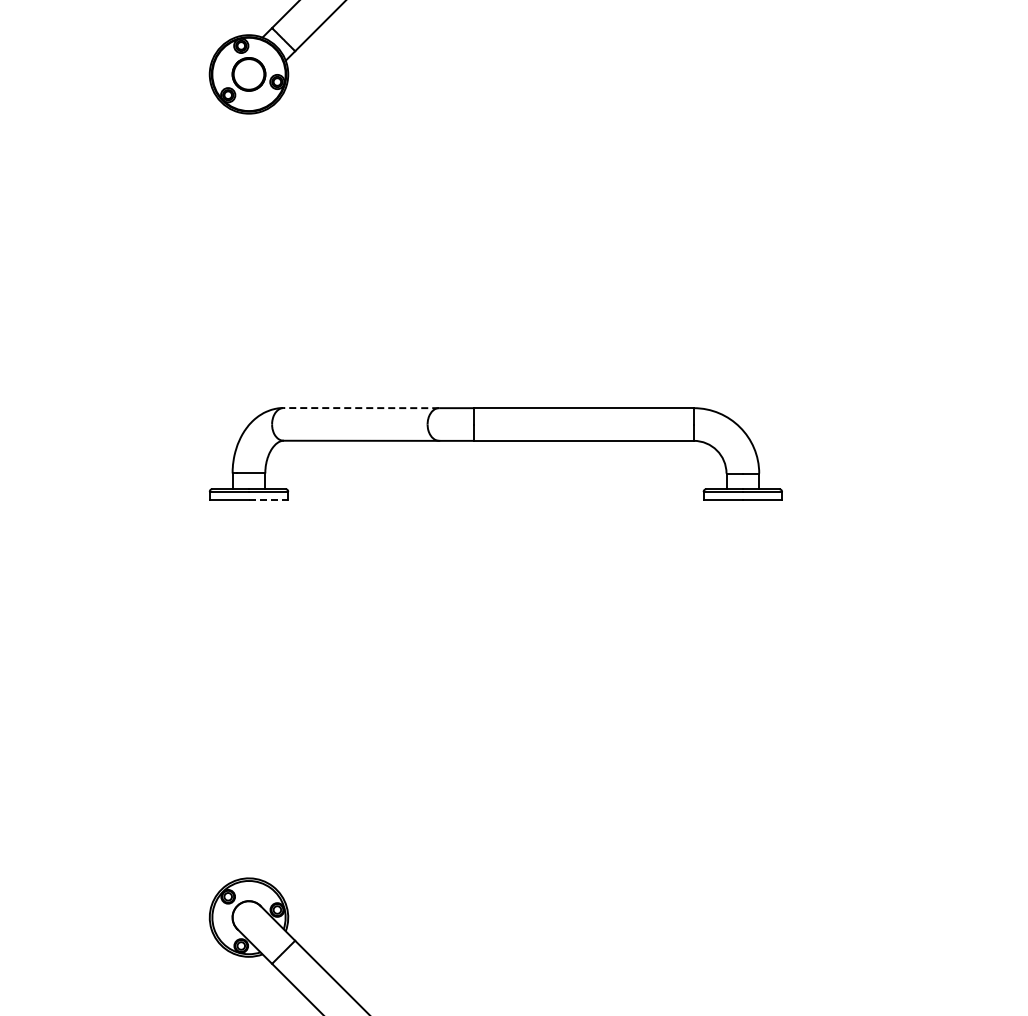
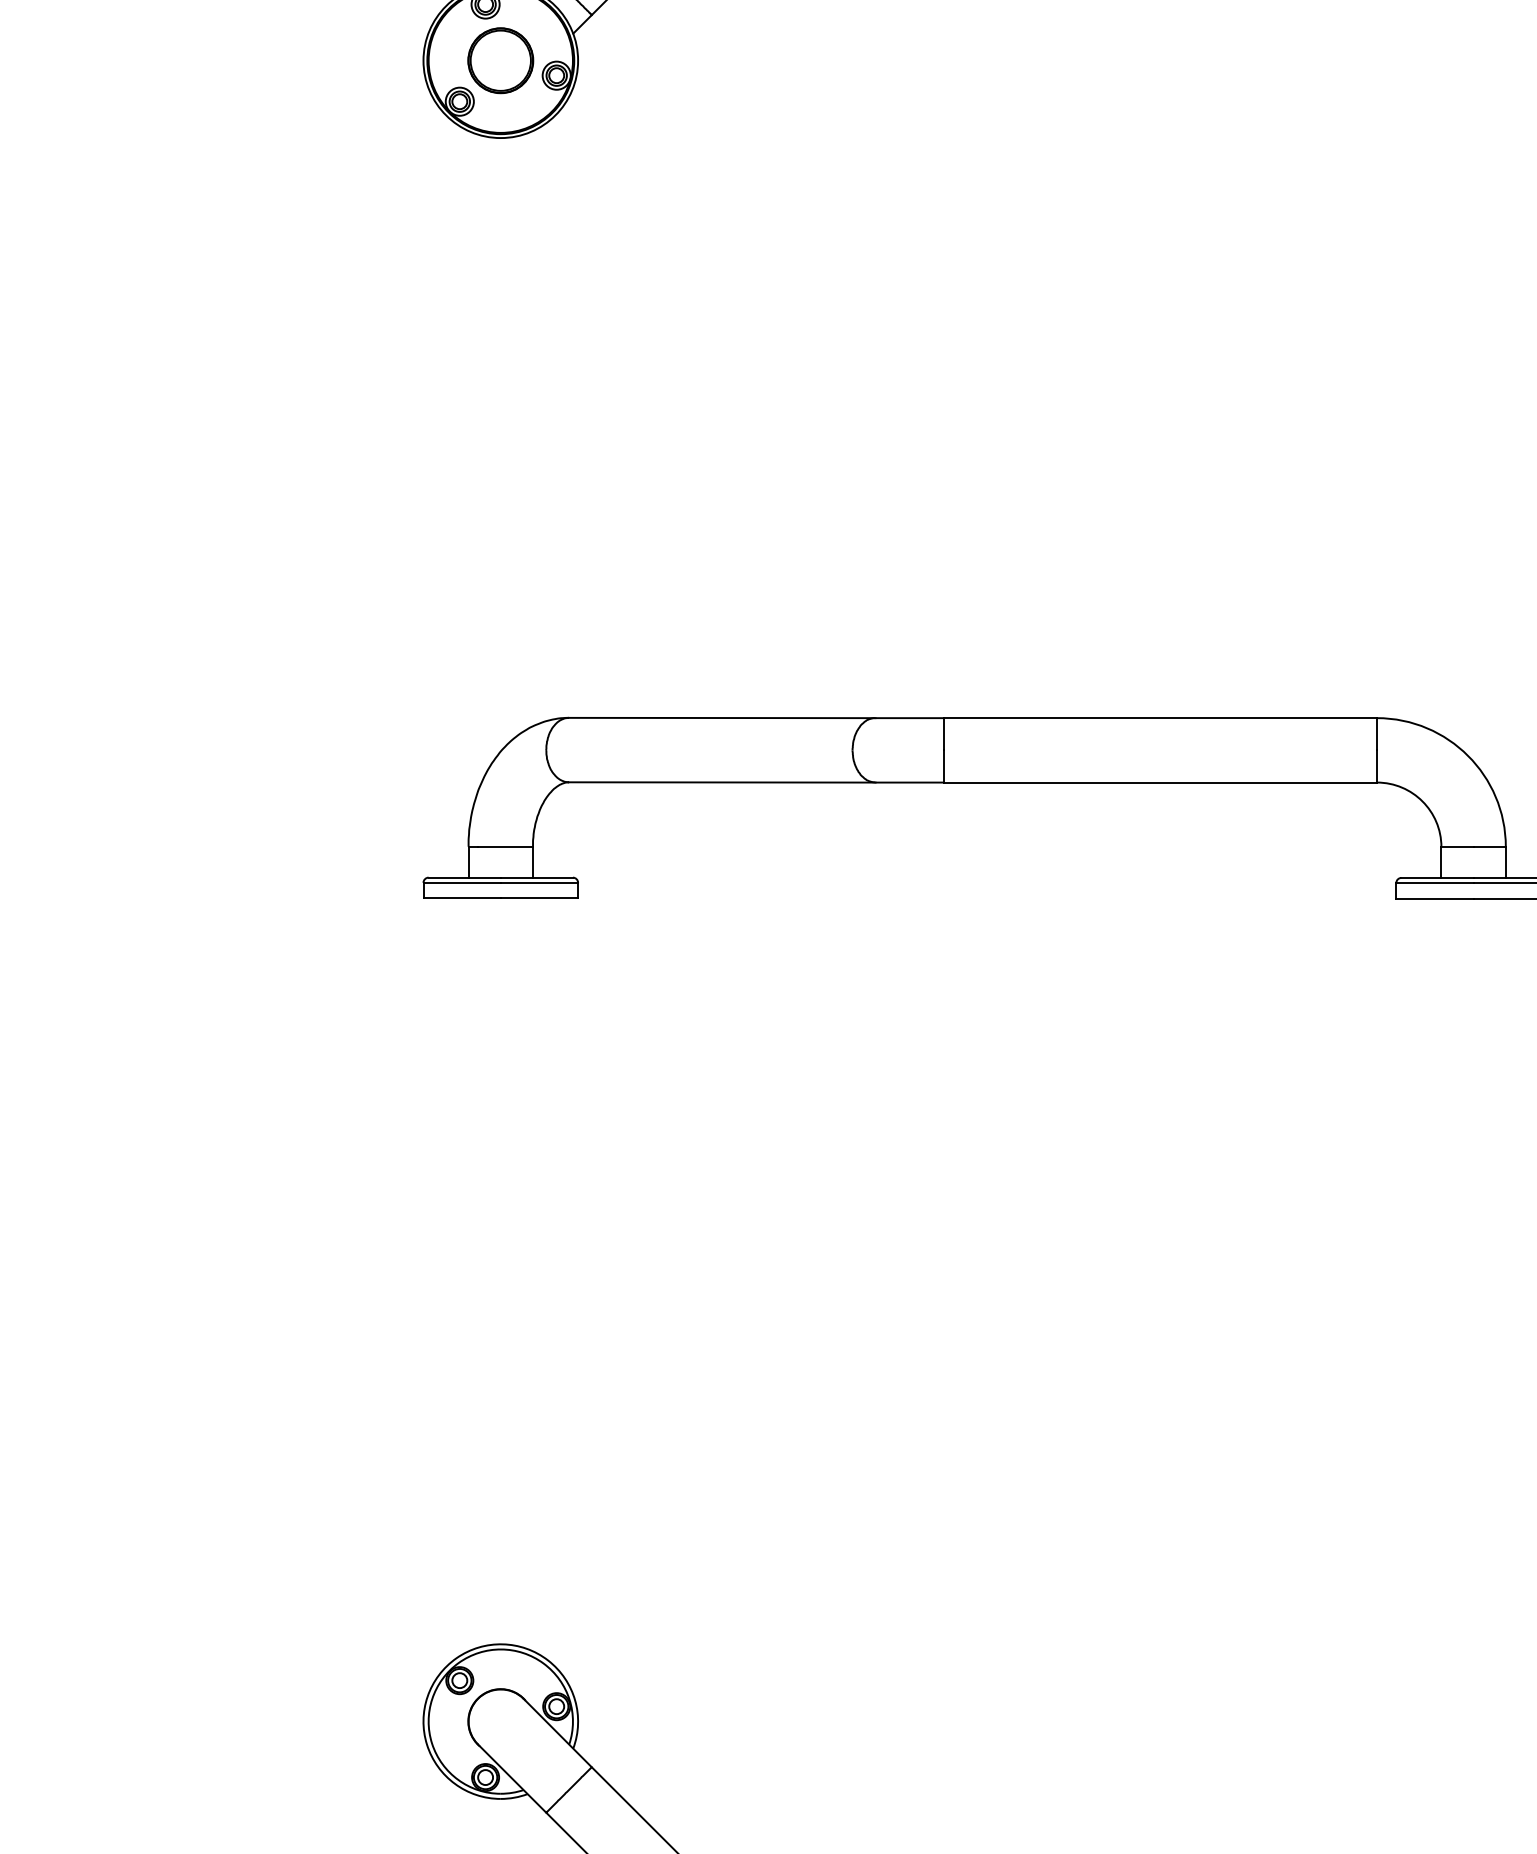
line: (361, 408) -> (722, 718), dashed -> solid
line: (268, 499) -> (539, 898), dashed -> solid

